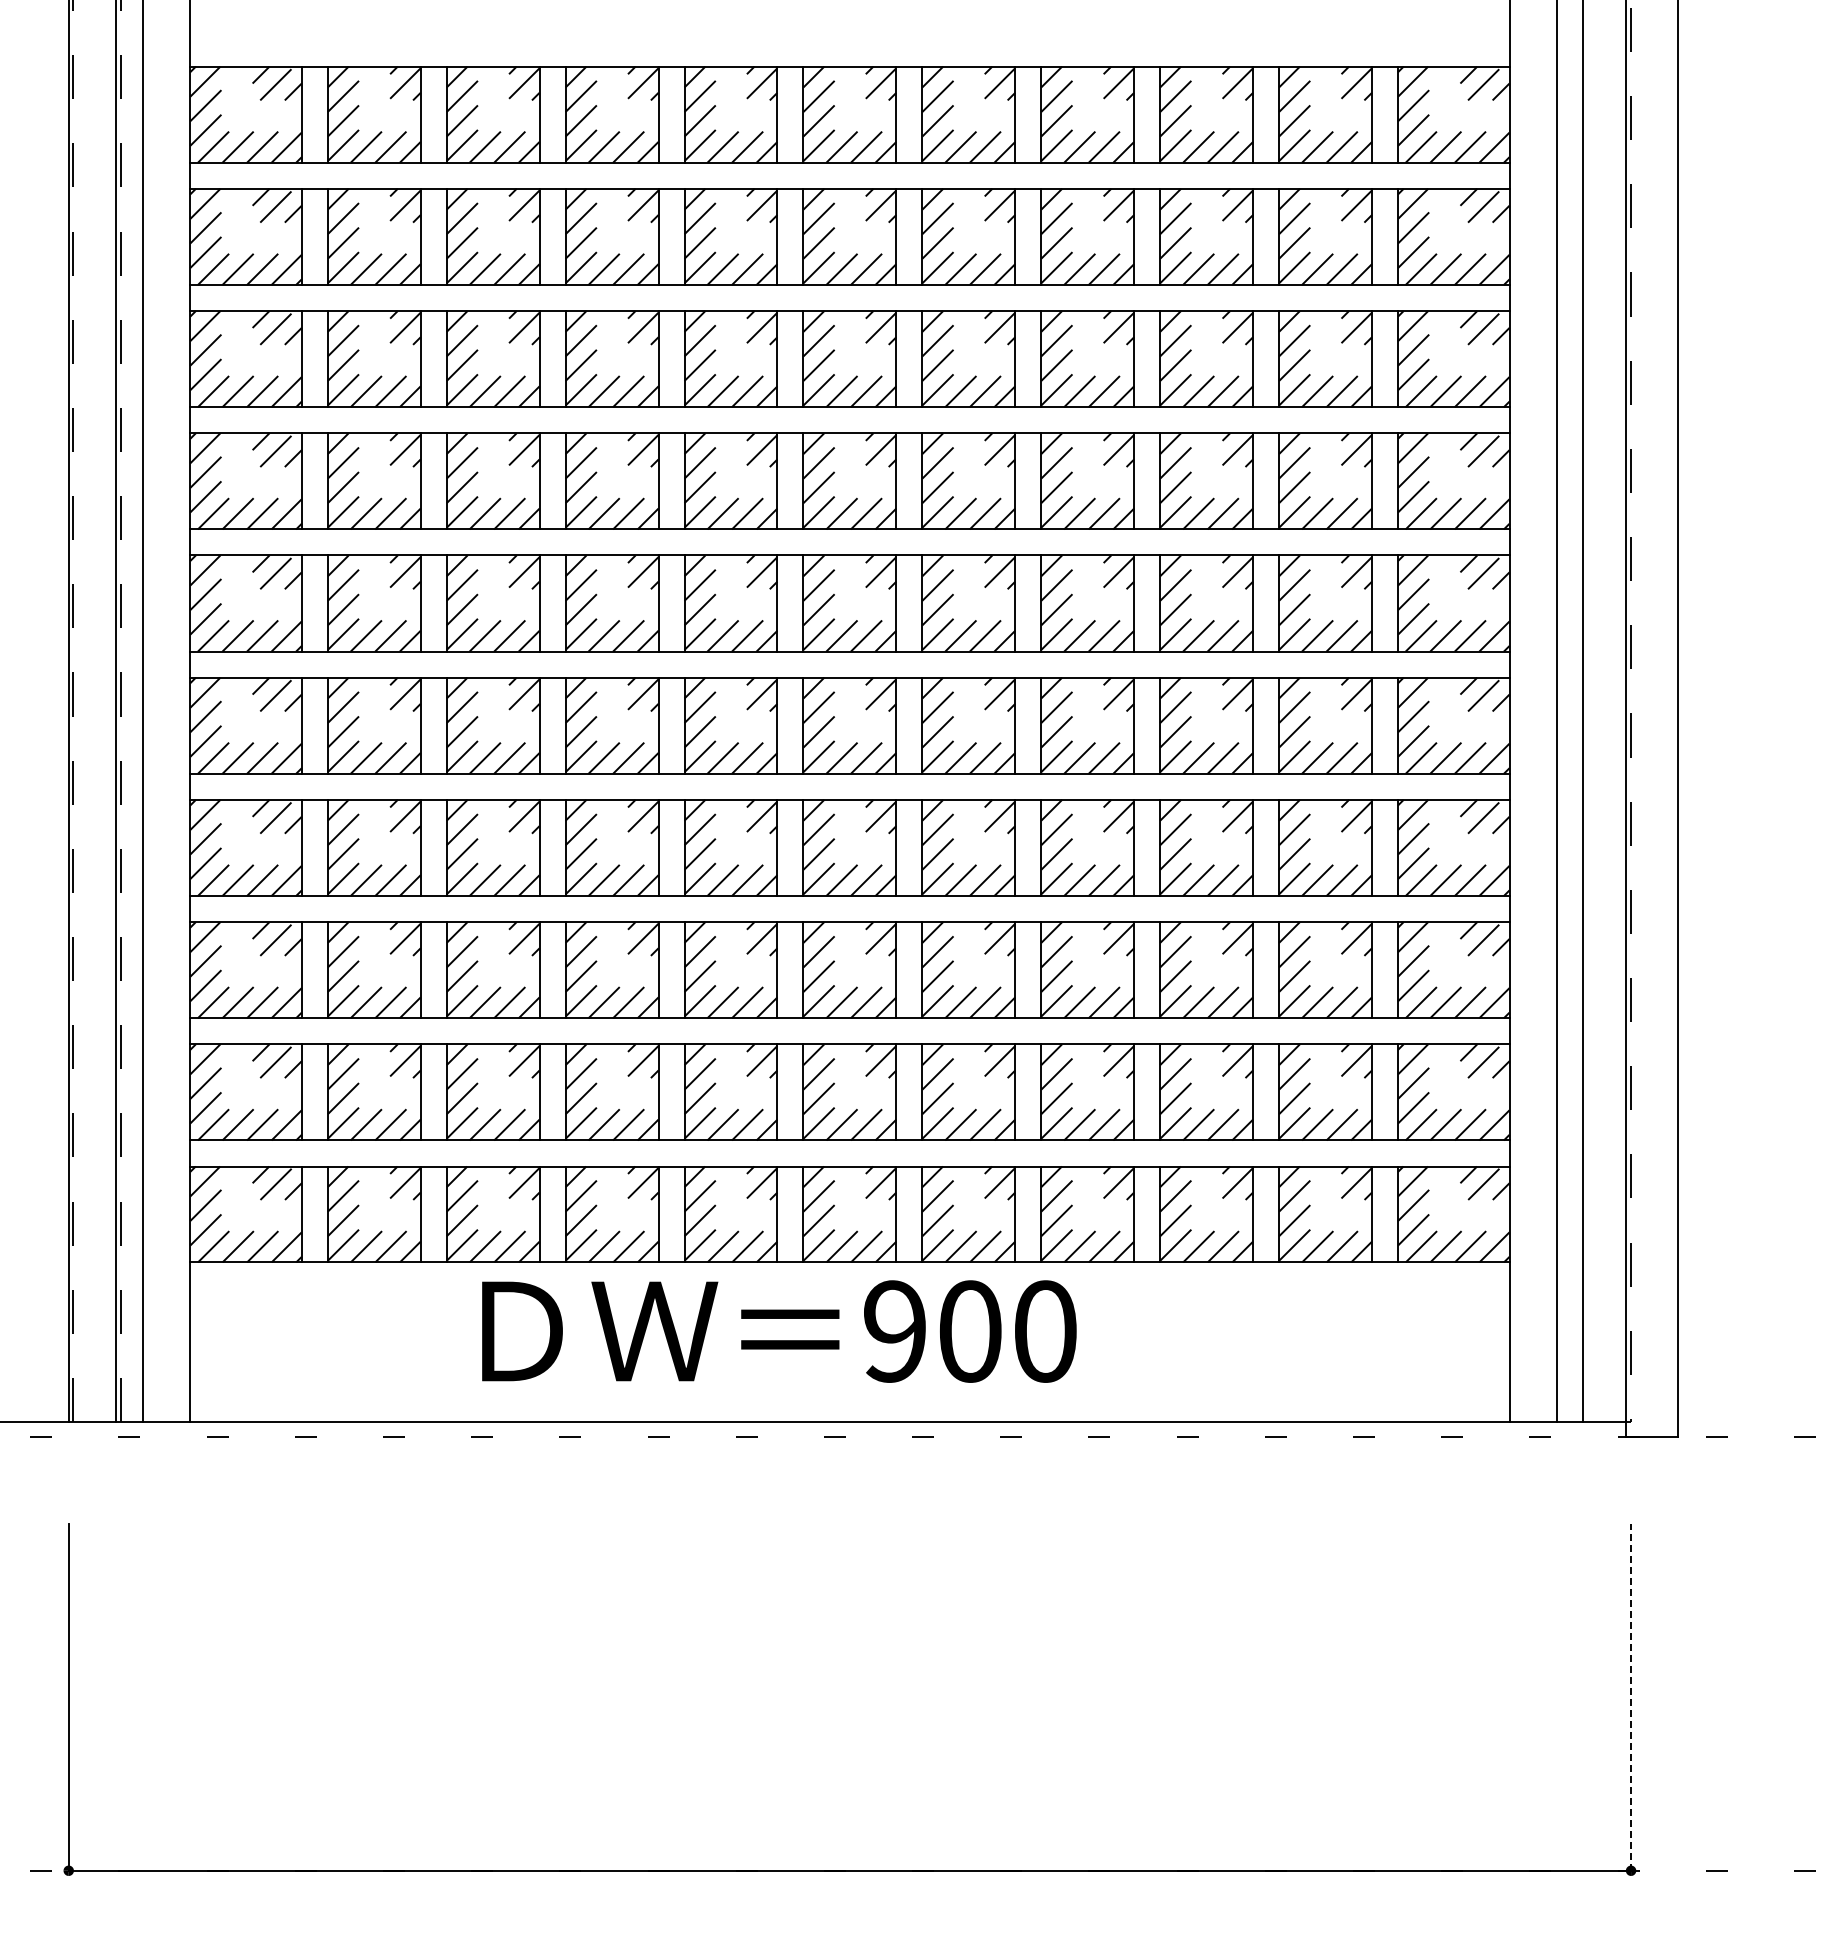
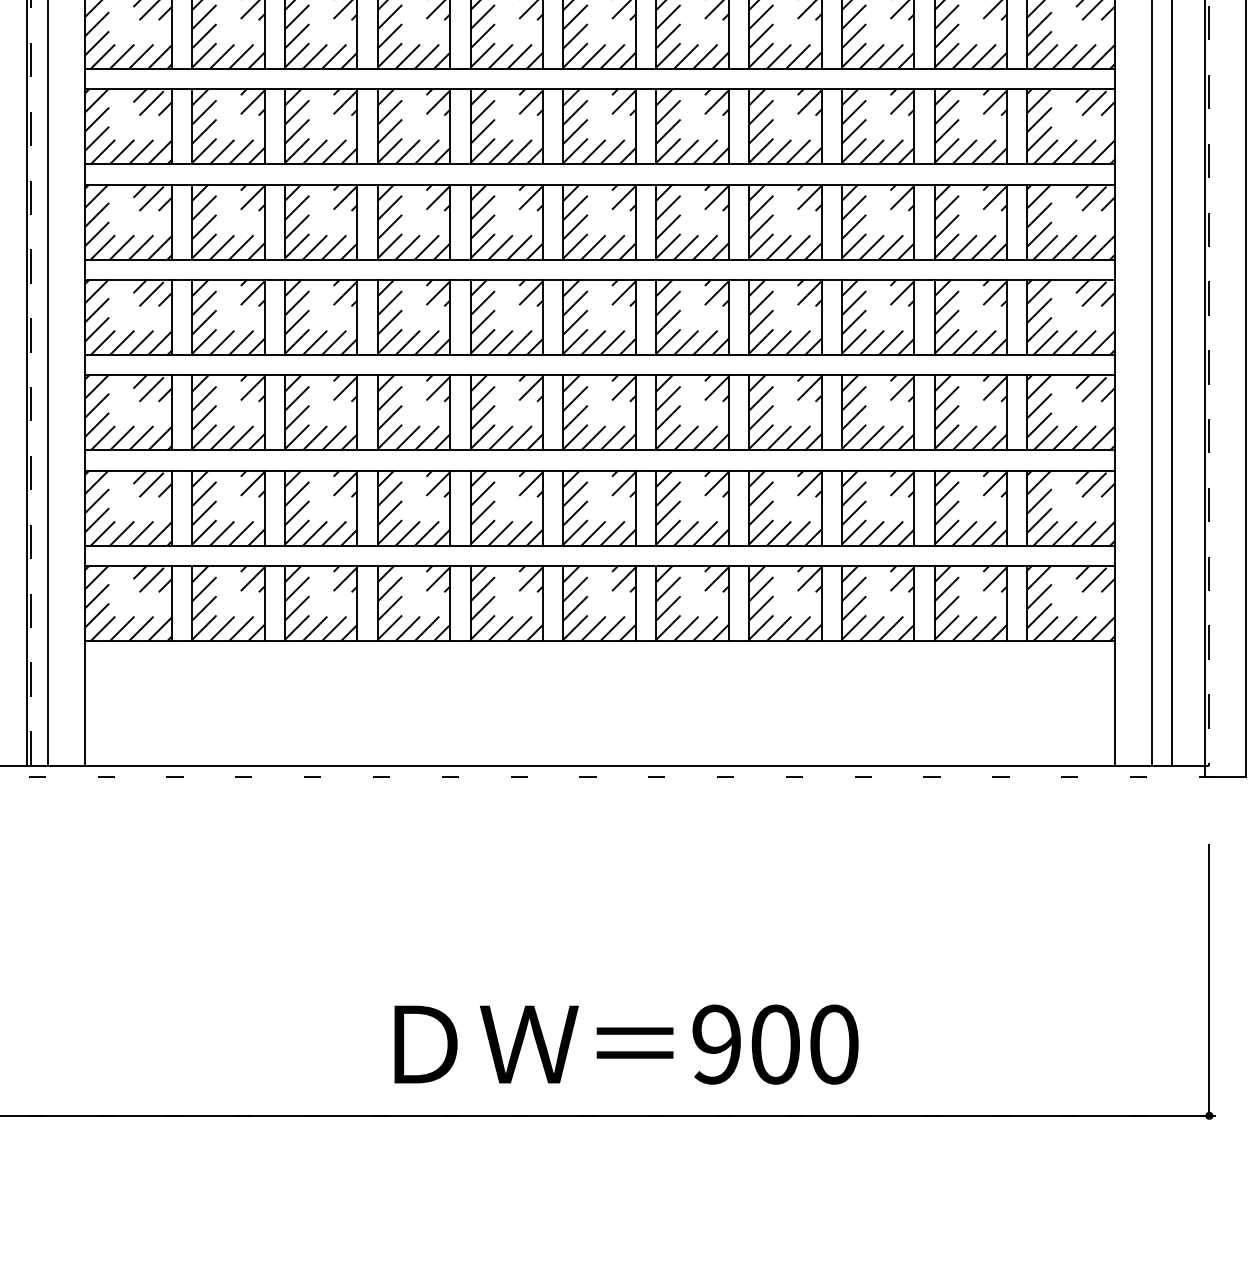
text: (779, 1331) -> (626, 1044), moved
line: (1631, 1697) -> (1209, 980), dashed -> solid

